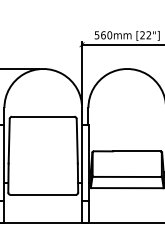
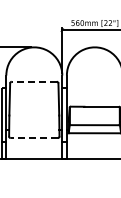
line: (42, 116) -> (33, 81), solid -> dashed
line: (43, 195) -> (34, 138), solid -> dashed

